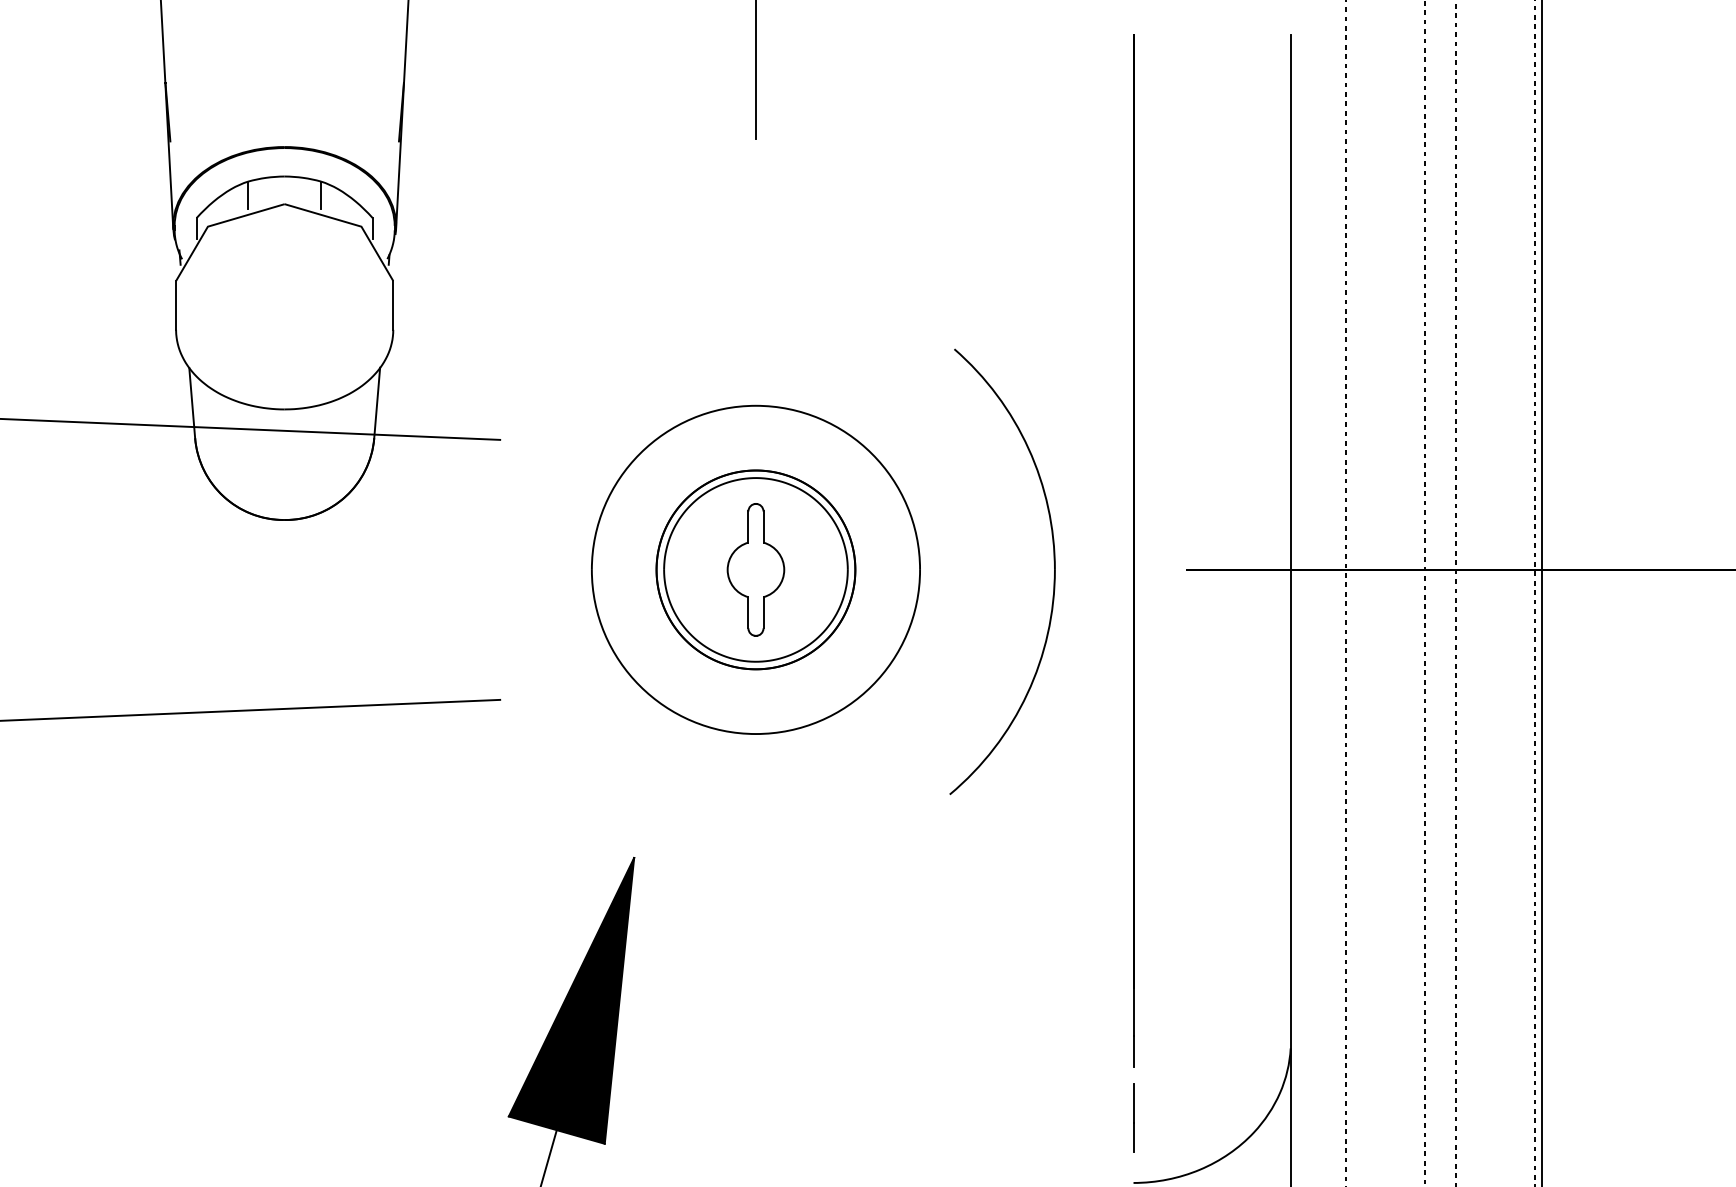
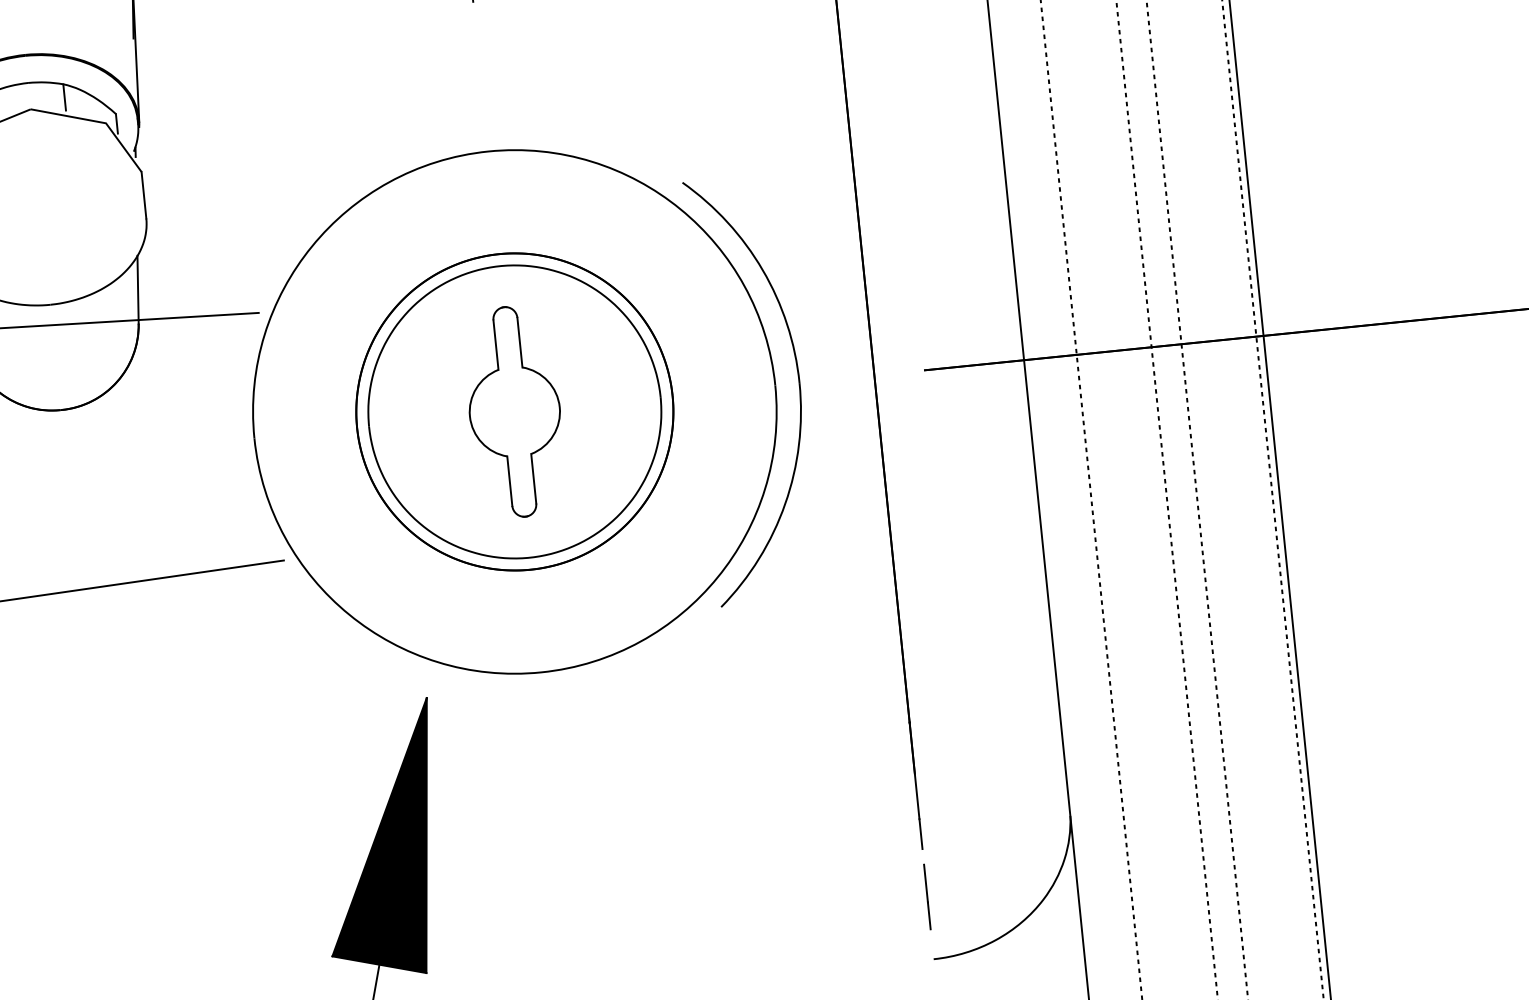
part: (755, 569) -> (514, 411), size x1.67

